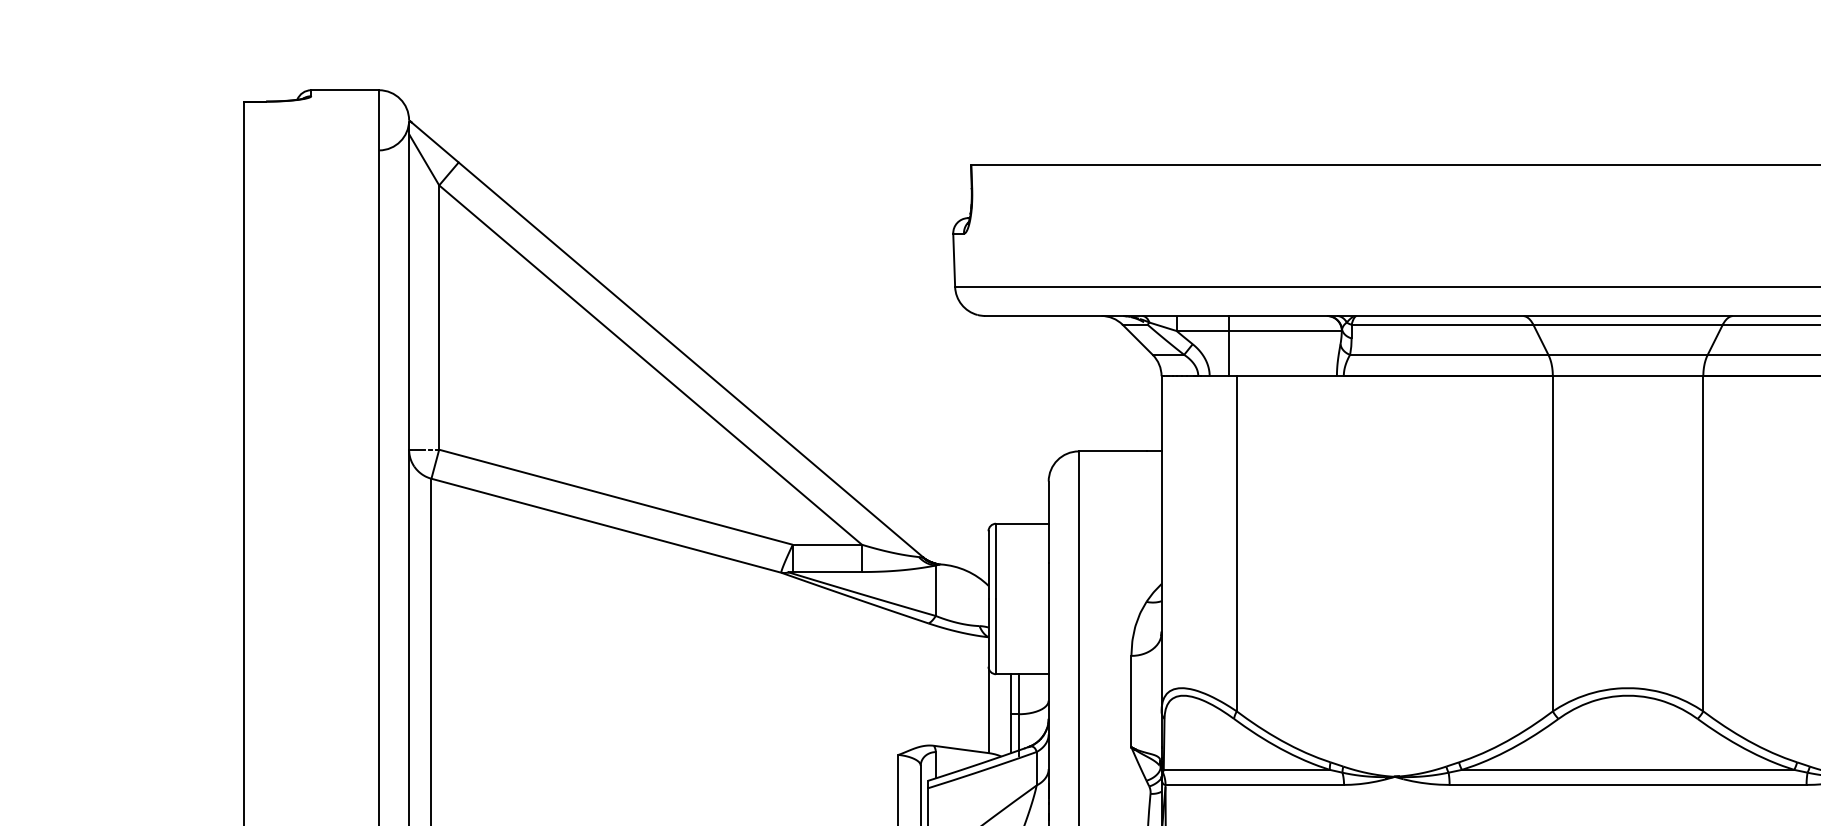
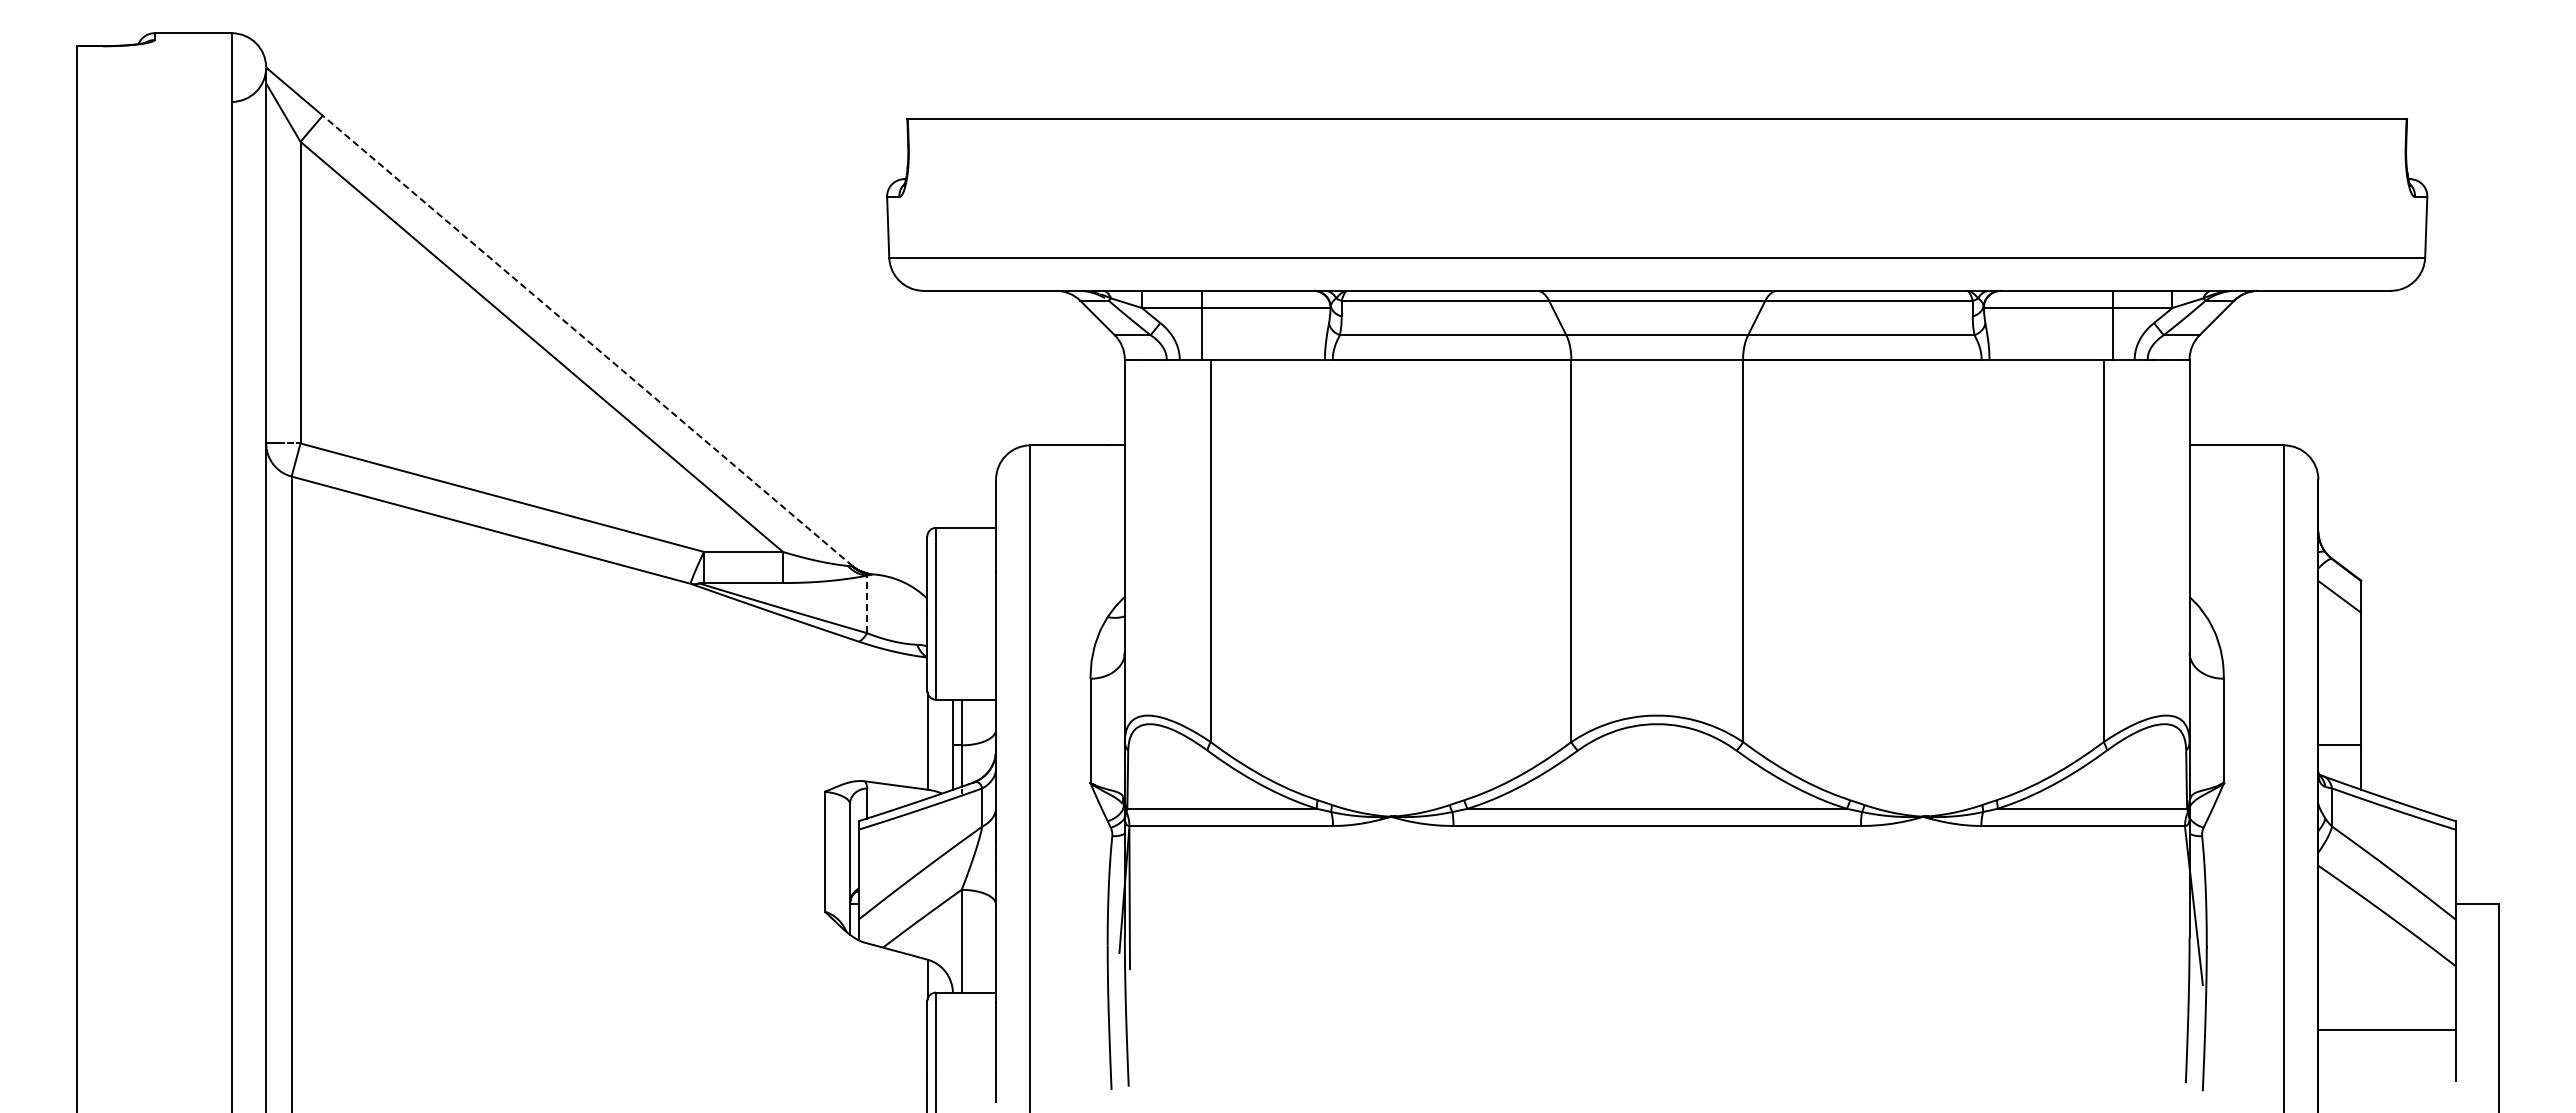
line: (690, 359) -> (587, 340), solid -> dashed
line: (936, 590) -> (867, 604), solid -> dashed

